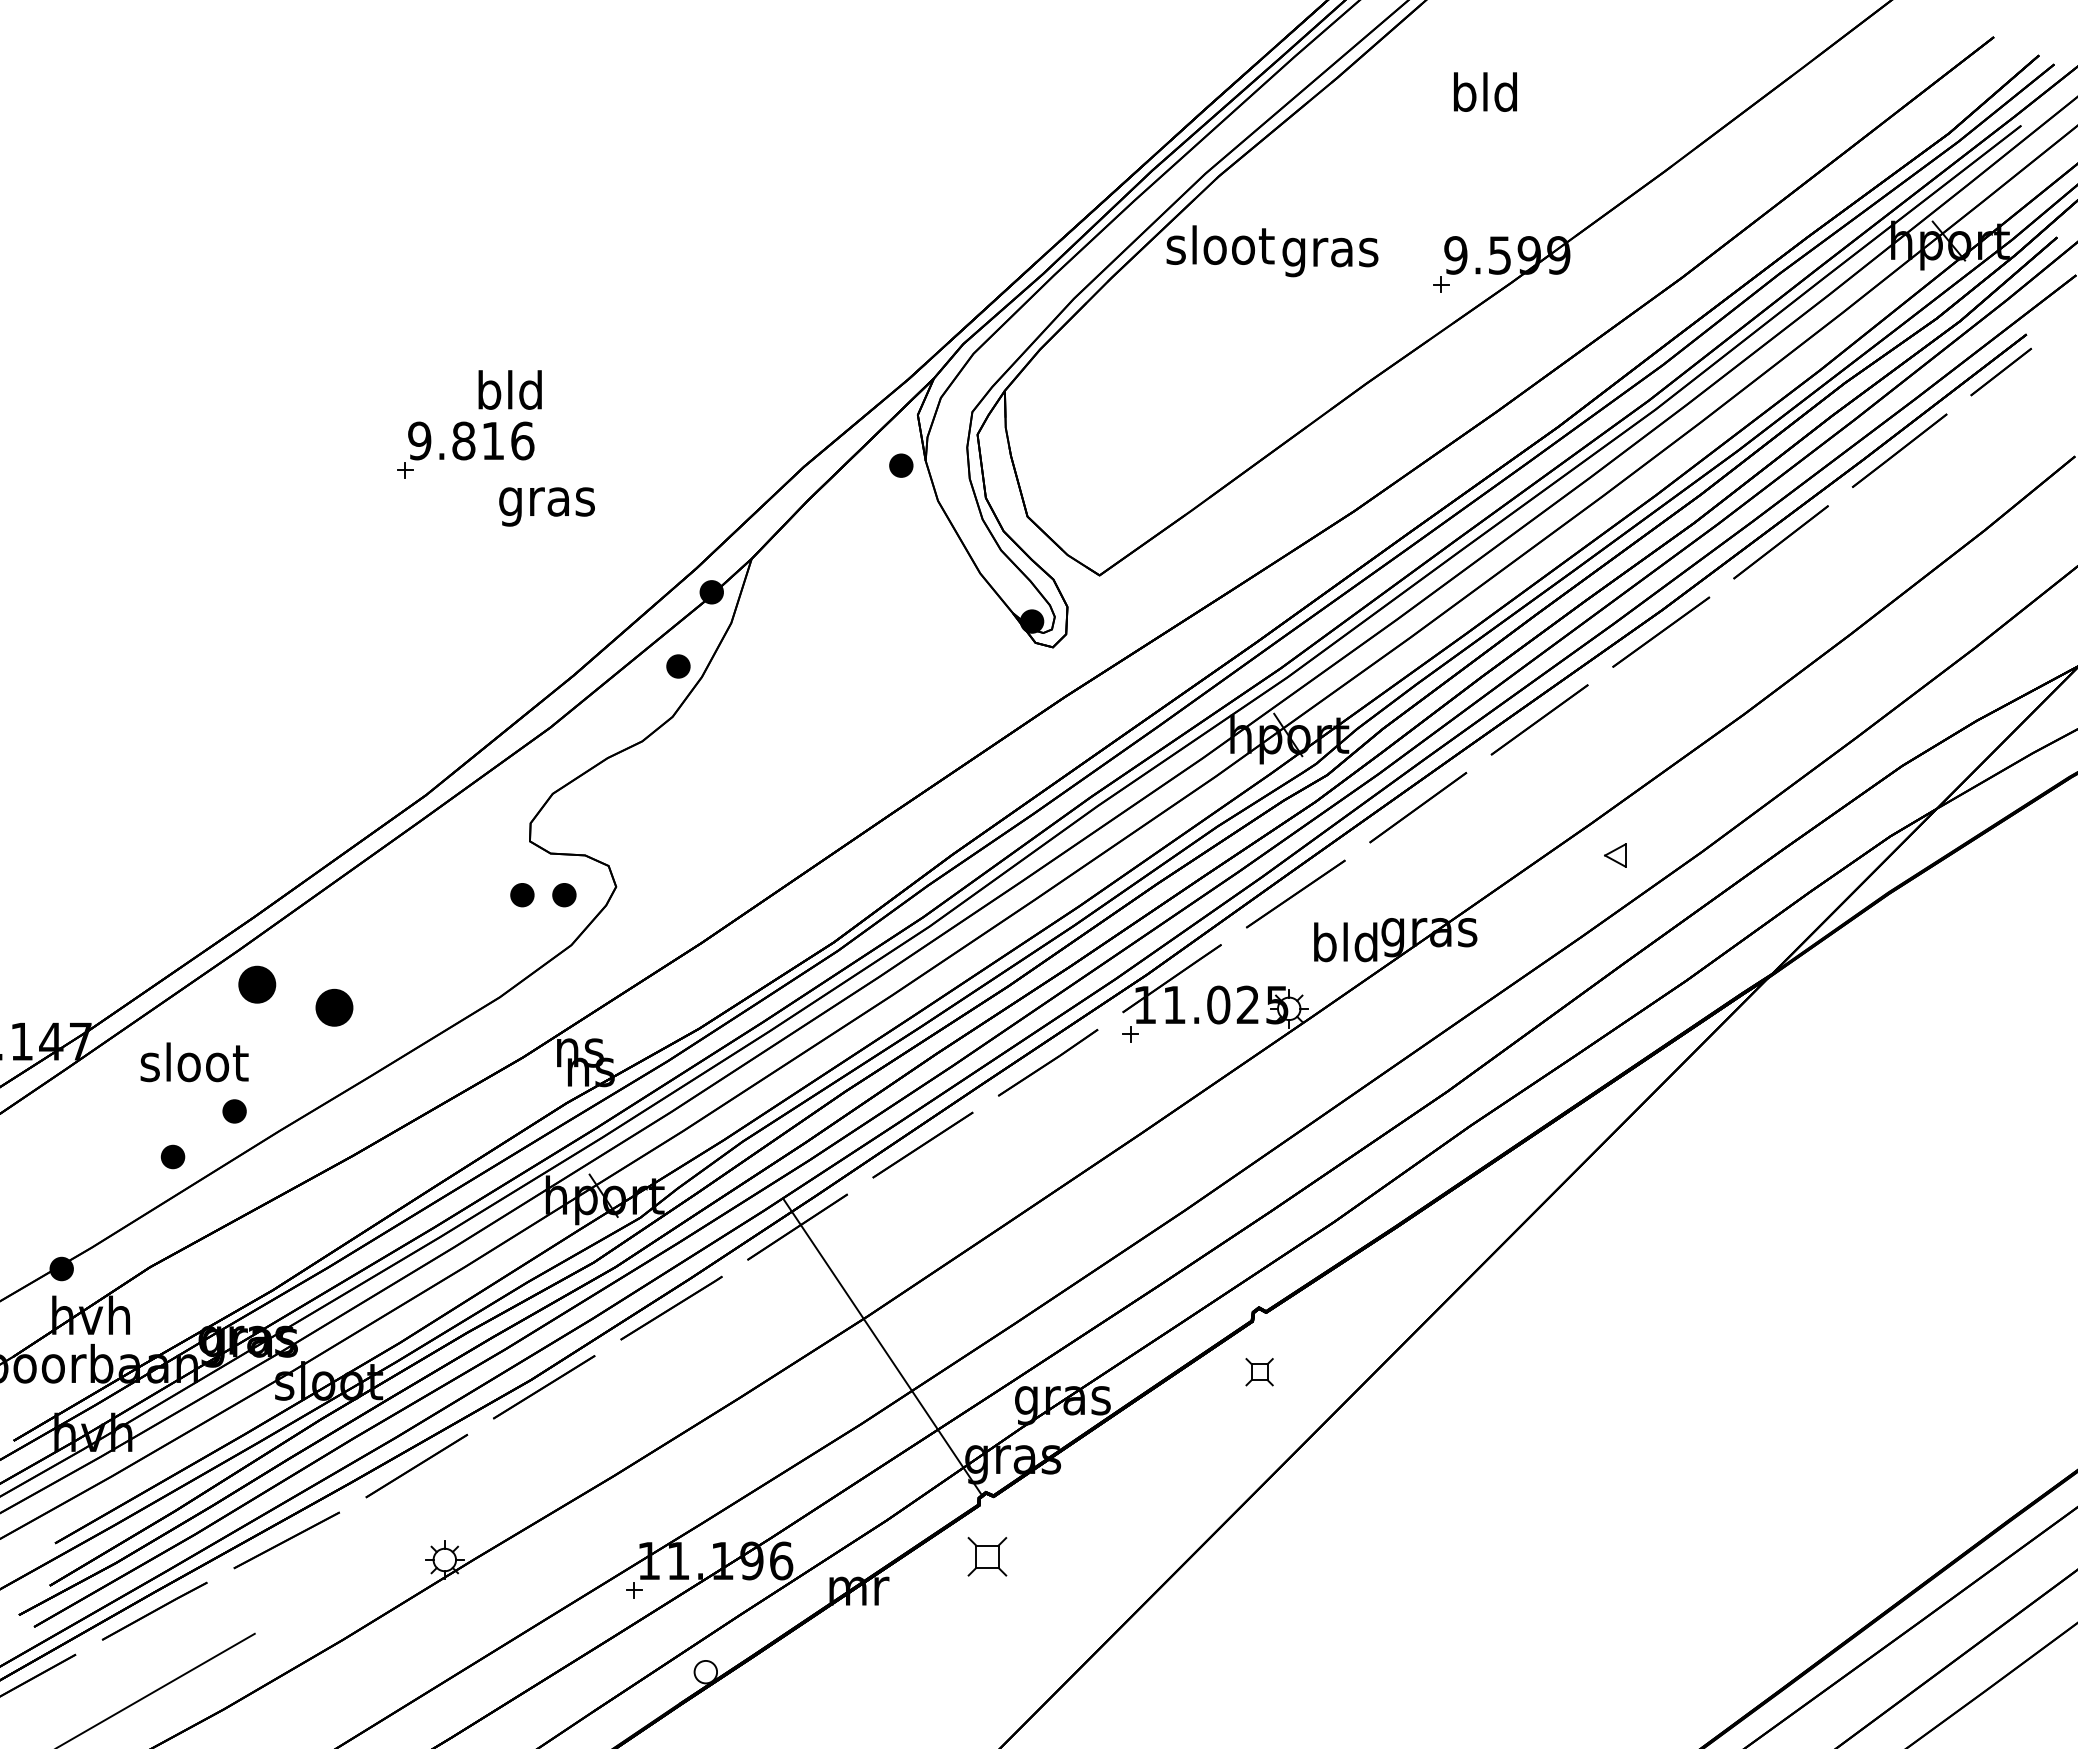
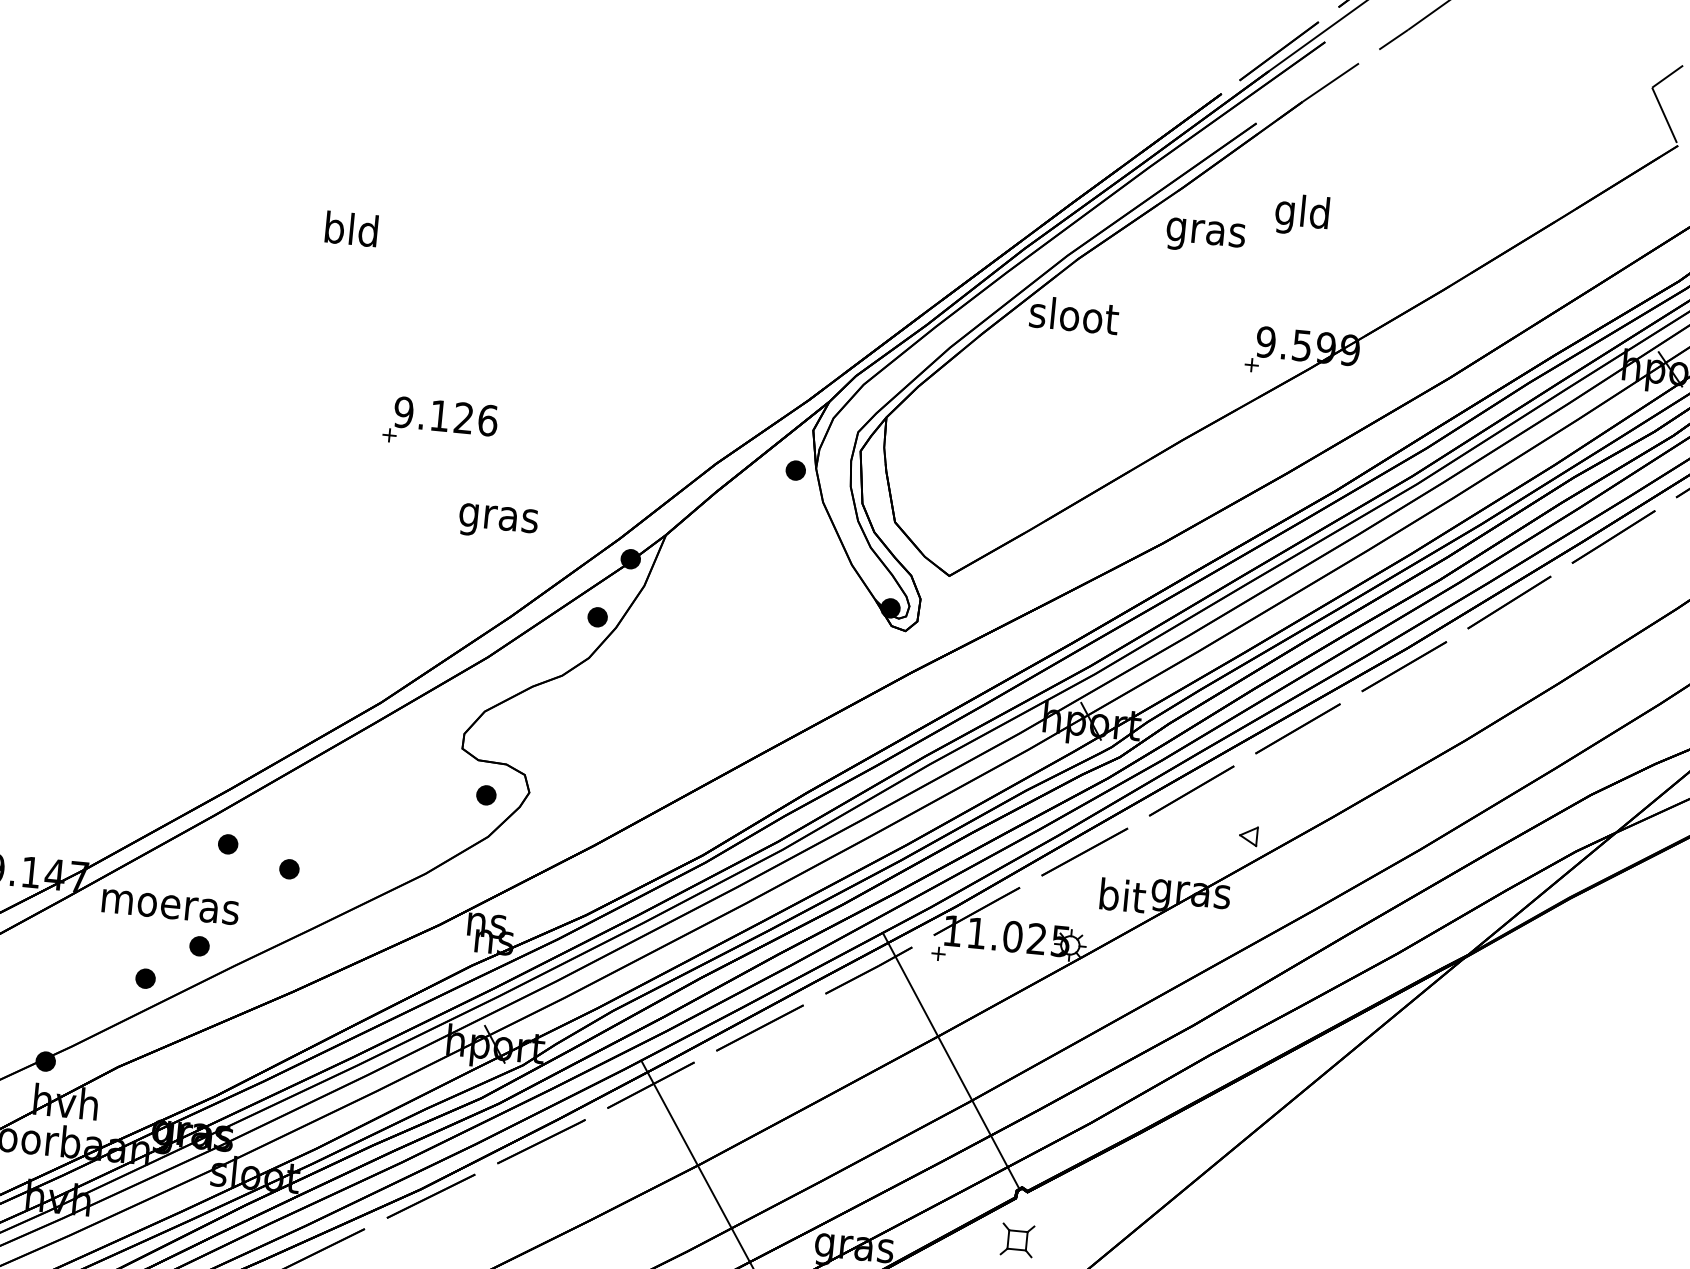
text: (1464, 96) -> (1285, 212), bld -> gld
text: (1330, 257) -> (1205, 236), moved
text: (509, 389) -> (351, 228), moved
text: (477, 440) -> (451, 416), 9.816 -> 9.126
text: (546, 506) -> (497, 521), moved
part: (1615, 855) -> (1248, 836), moved
part: (522, 895) -> (452, 792), removed
text: (1345, 942) -> (1121, 895), bld -> bit
part: (257, 984) -> (228, 844), size x0.62
part: (334, 1007) -> (289, 869), size x0.62
text: (194, 1062) -> (170, 903), sloot -> moeras
line: (1158, 1162) -> (951, 1060), added
part: (1259, 1371) -> (1017, 1239), size x1.43

